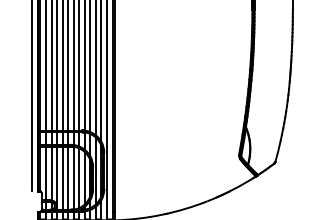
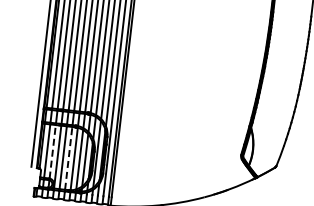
line: (51, 173) -> (52, 151), solid -> dashed
line: (68, 178) -> (69, 158), solid -> dashed

